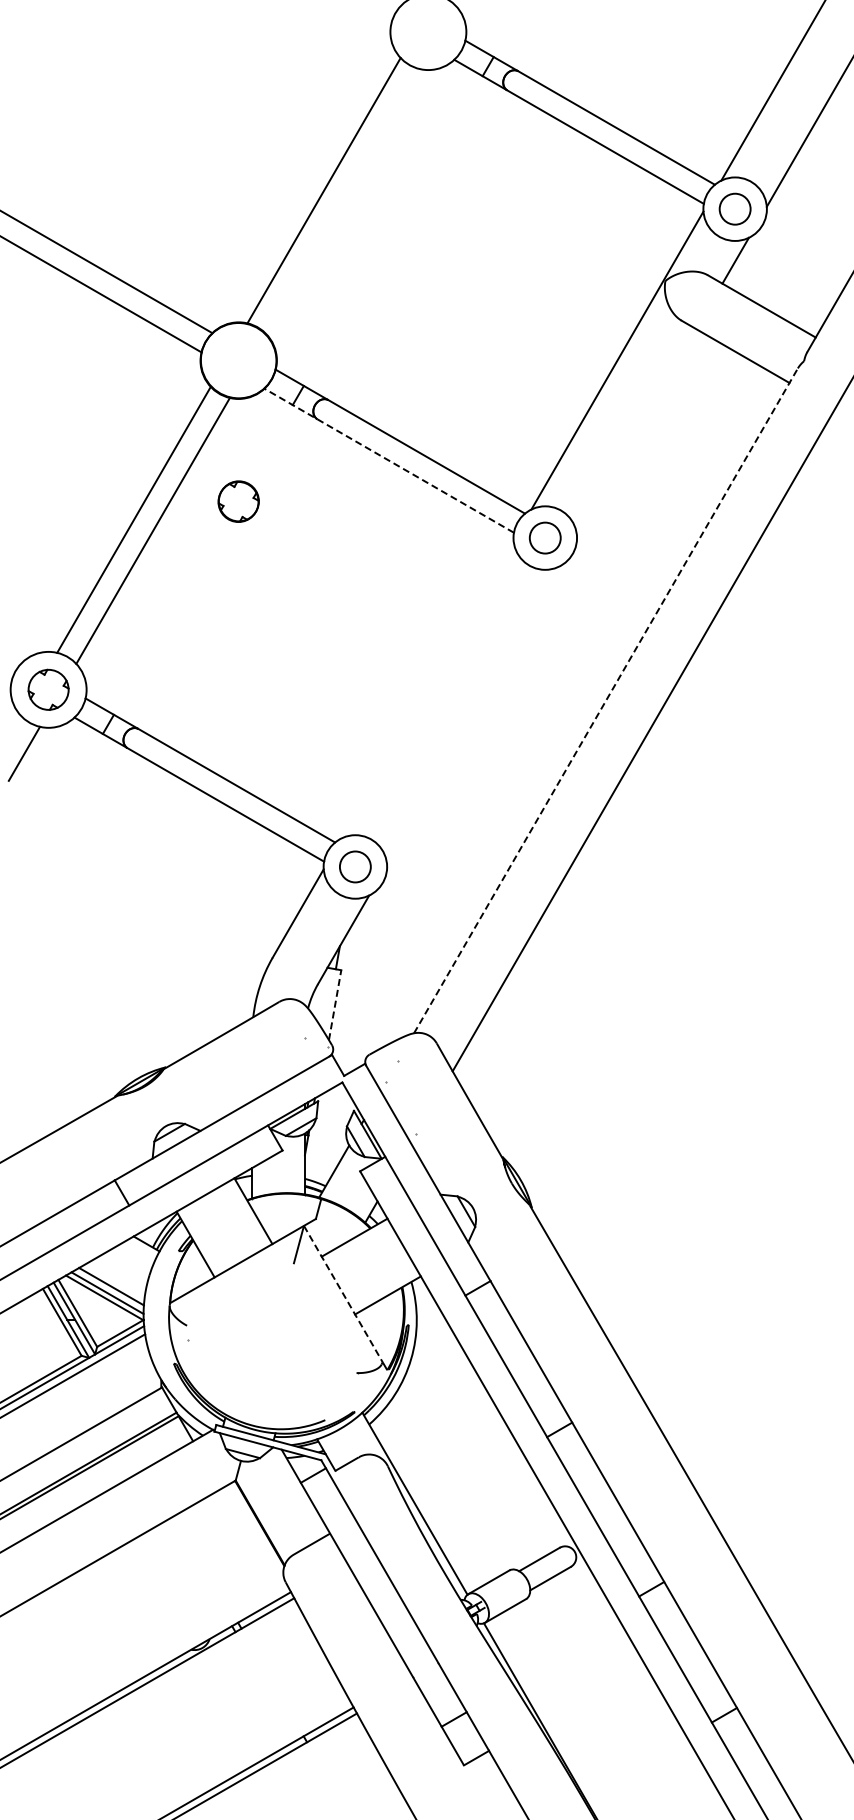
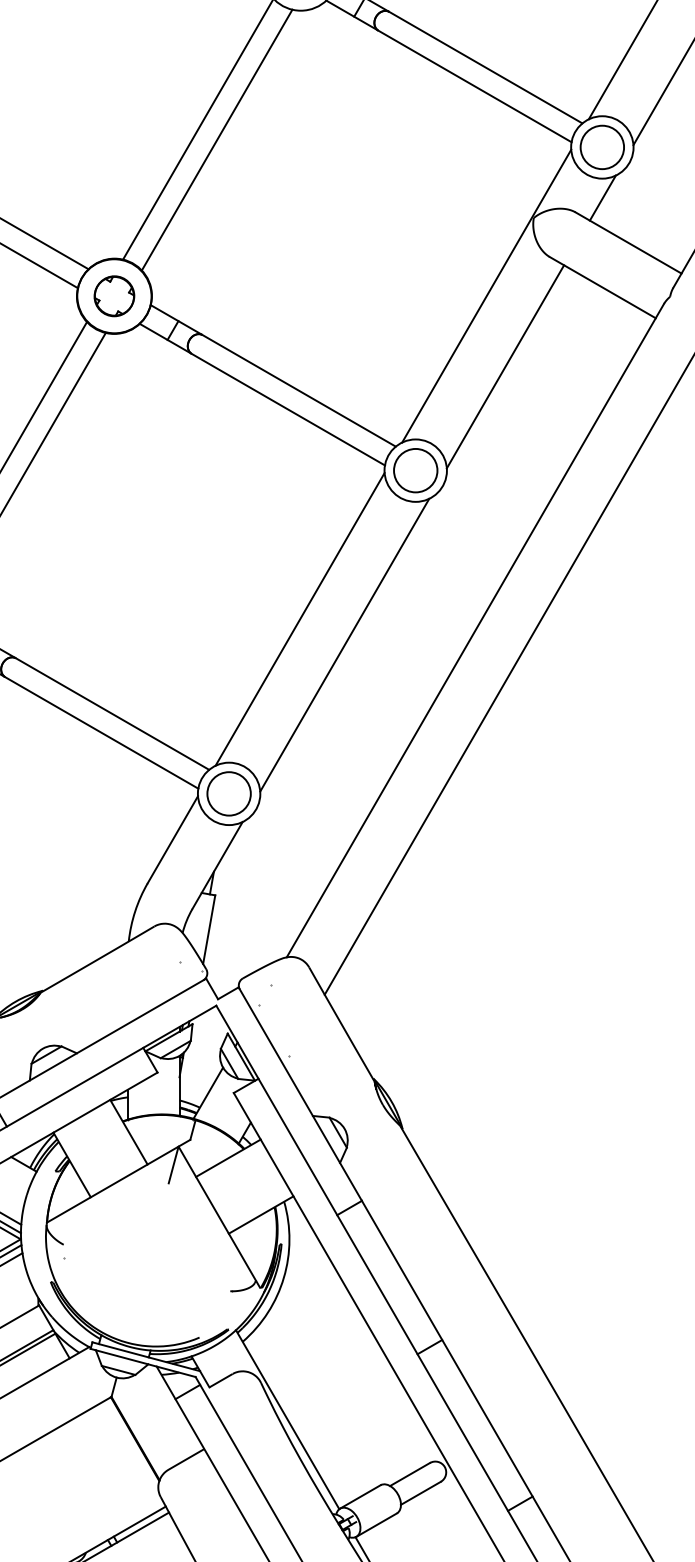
line: (342, 201) -> (216, 139), added
circle: (735, 209) -> (602, 147), size x1.43
line: (636, 432) -> (505, 366), added
line: (388, 460) -> (261, 394), dashed -> solid
part: (238, 501) -> (114, 296), moved
circle: (545, 538) -> (415, 471), size x1.43
line: (427, 689) -> (299, 619), added
line: (605, 700) -> (474, 630), dashed -> solid
line: (473, 715) -> (345, 645), added
circle: (355, 866) -> (229, 793), size x1.43
line: (335, 1004) -> (209, 929), dashed -> solid
line: (343, 1294) -> (217, 1214), dashed -> solid

